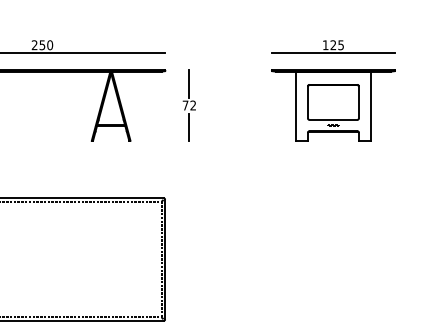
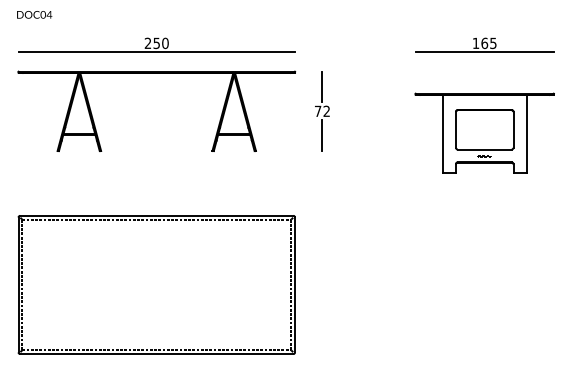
text: (333, 45) -> (484, 43), 125 -> 165
part: (333, 104) -> (484, 132), moved

